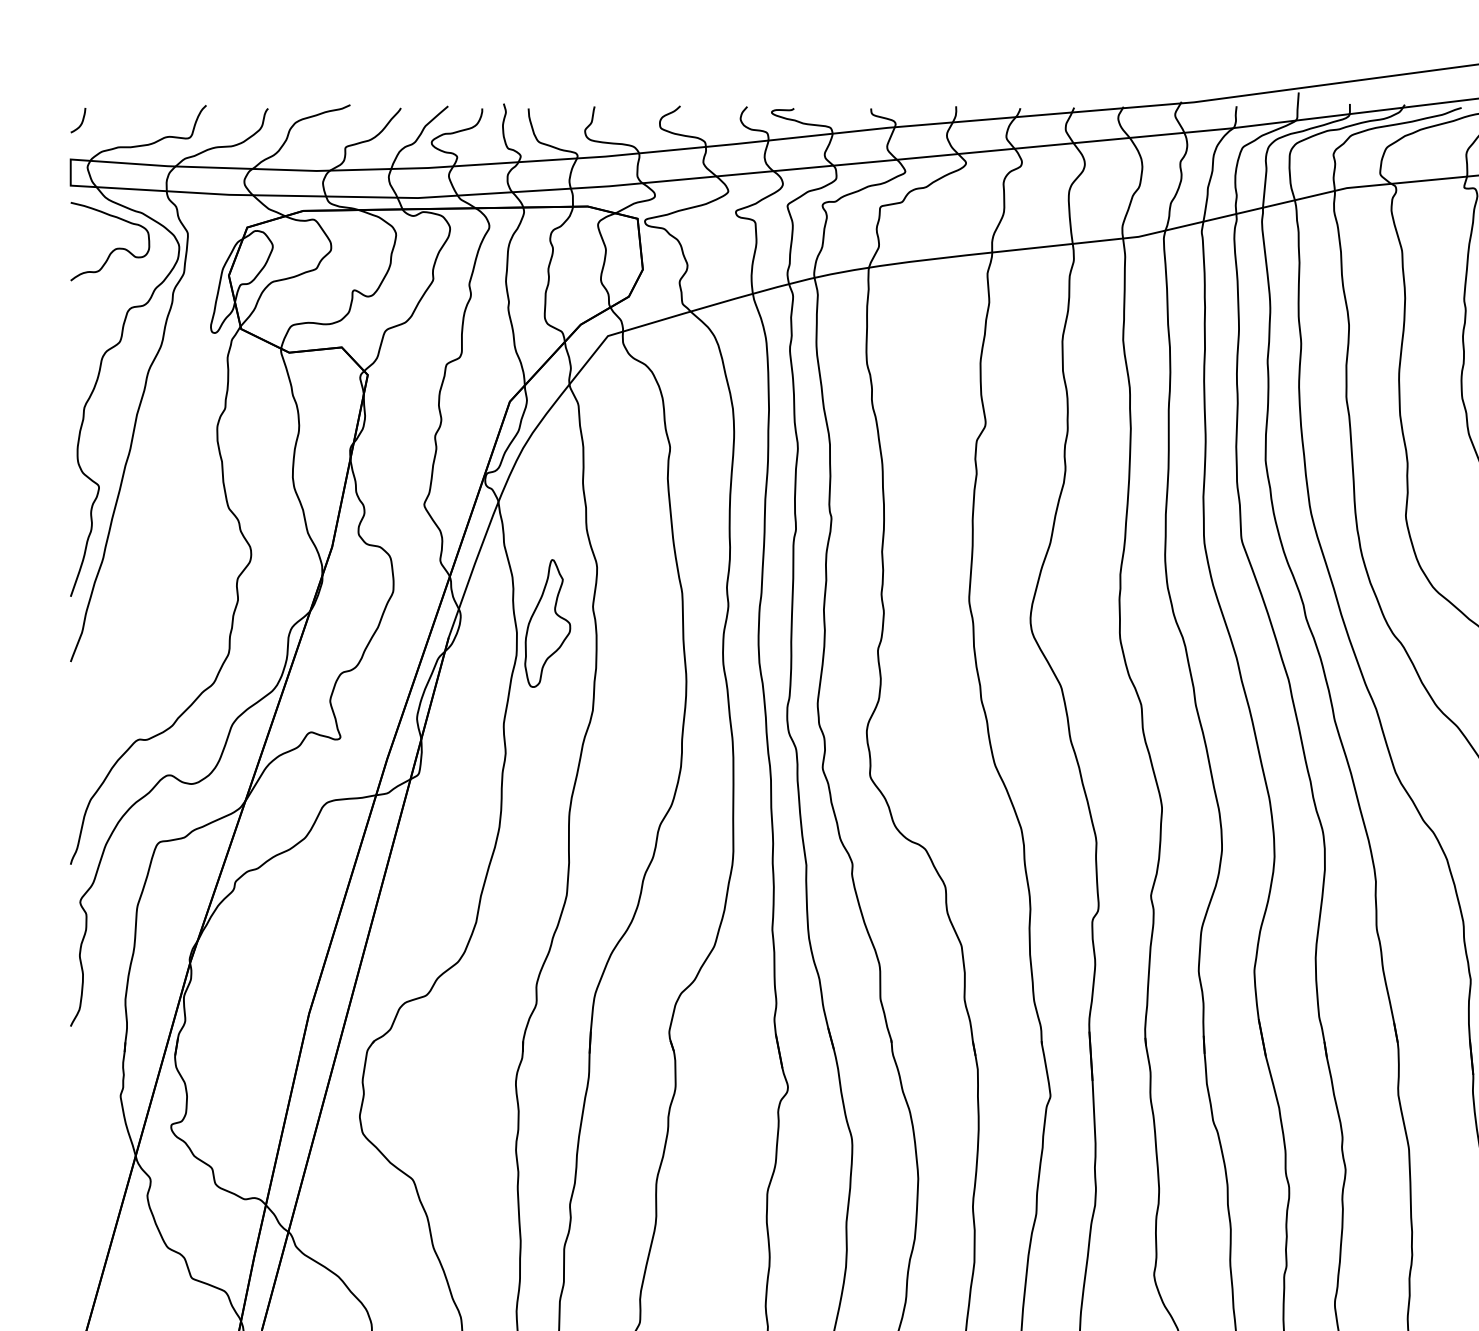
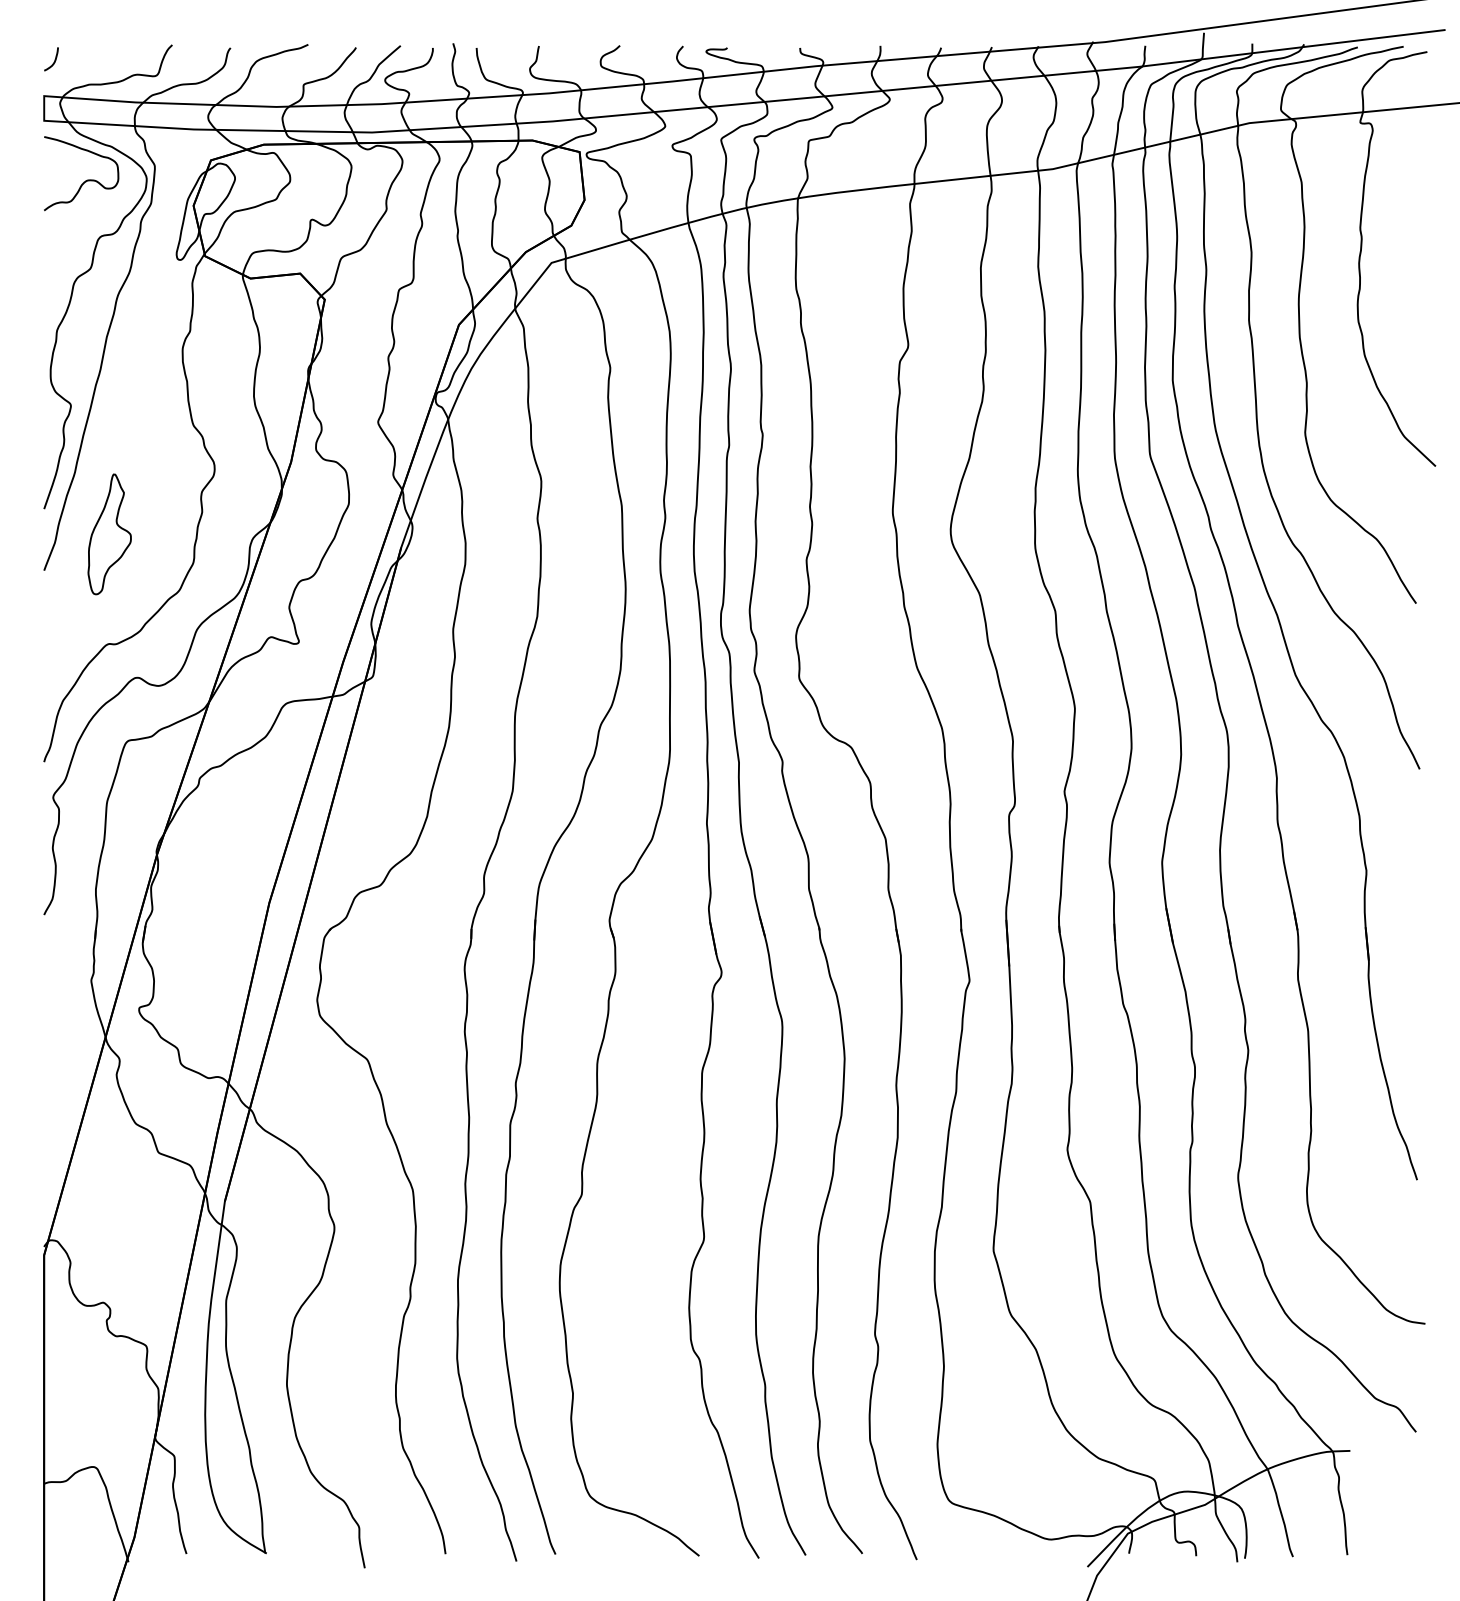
part: (547, 623) -> (109, 534), moved

